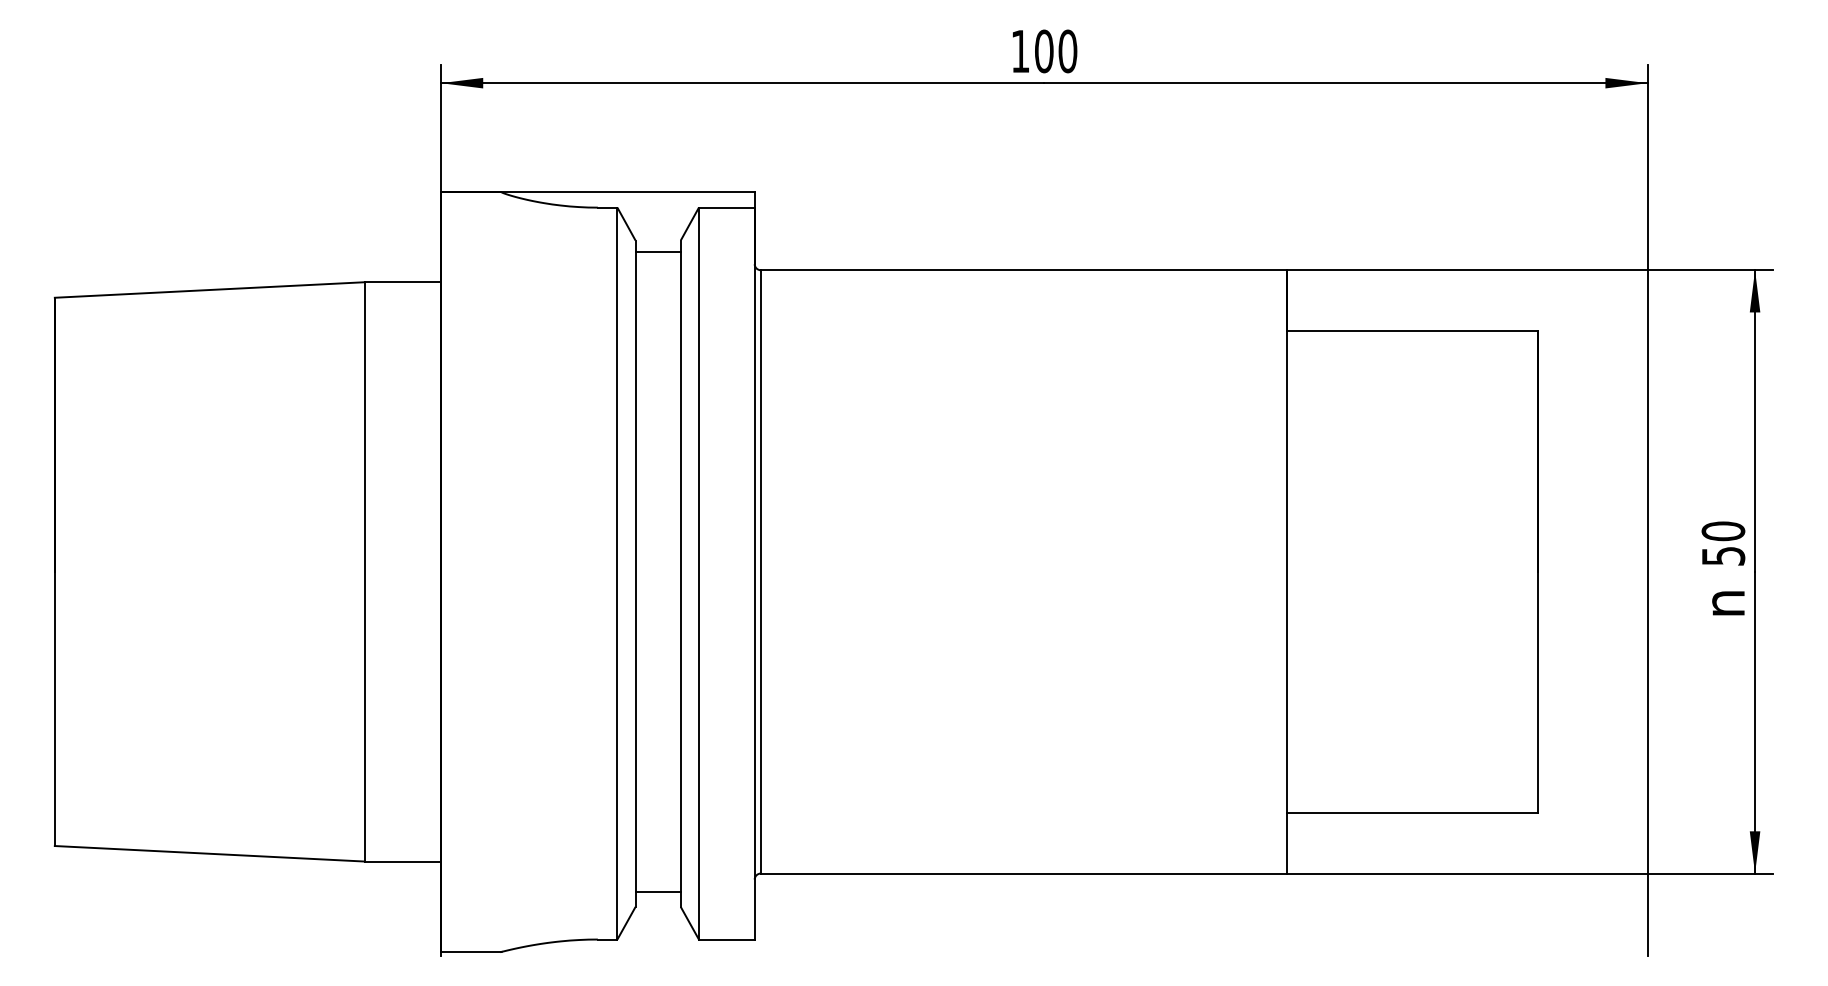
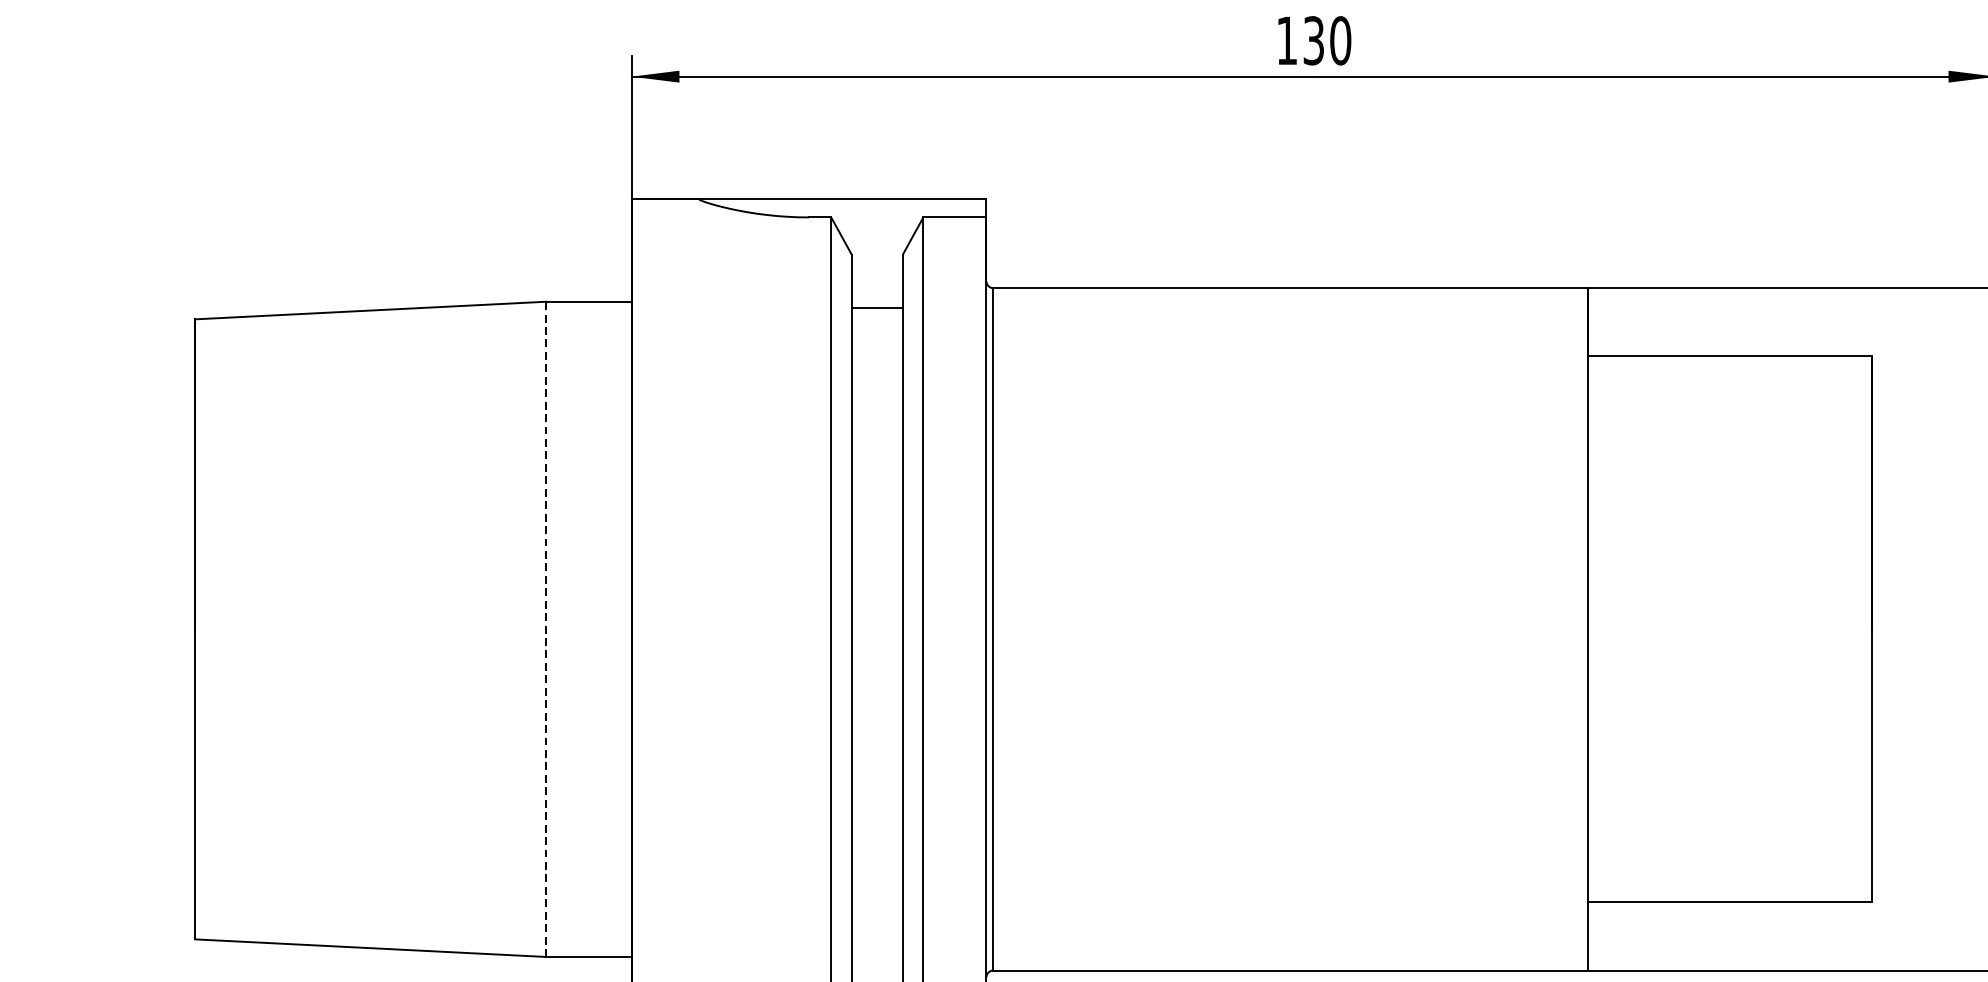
text: (1044, 51) -> (1314, 40), 100 -> 130
line: (657, 252) -> (876, 308), moved
line: (364, 571) -> (545, 628), solid -> dashed

